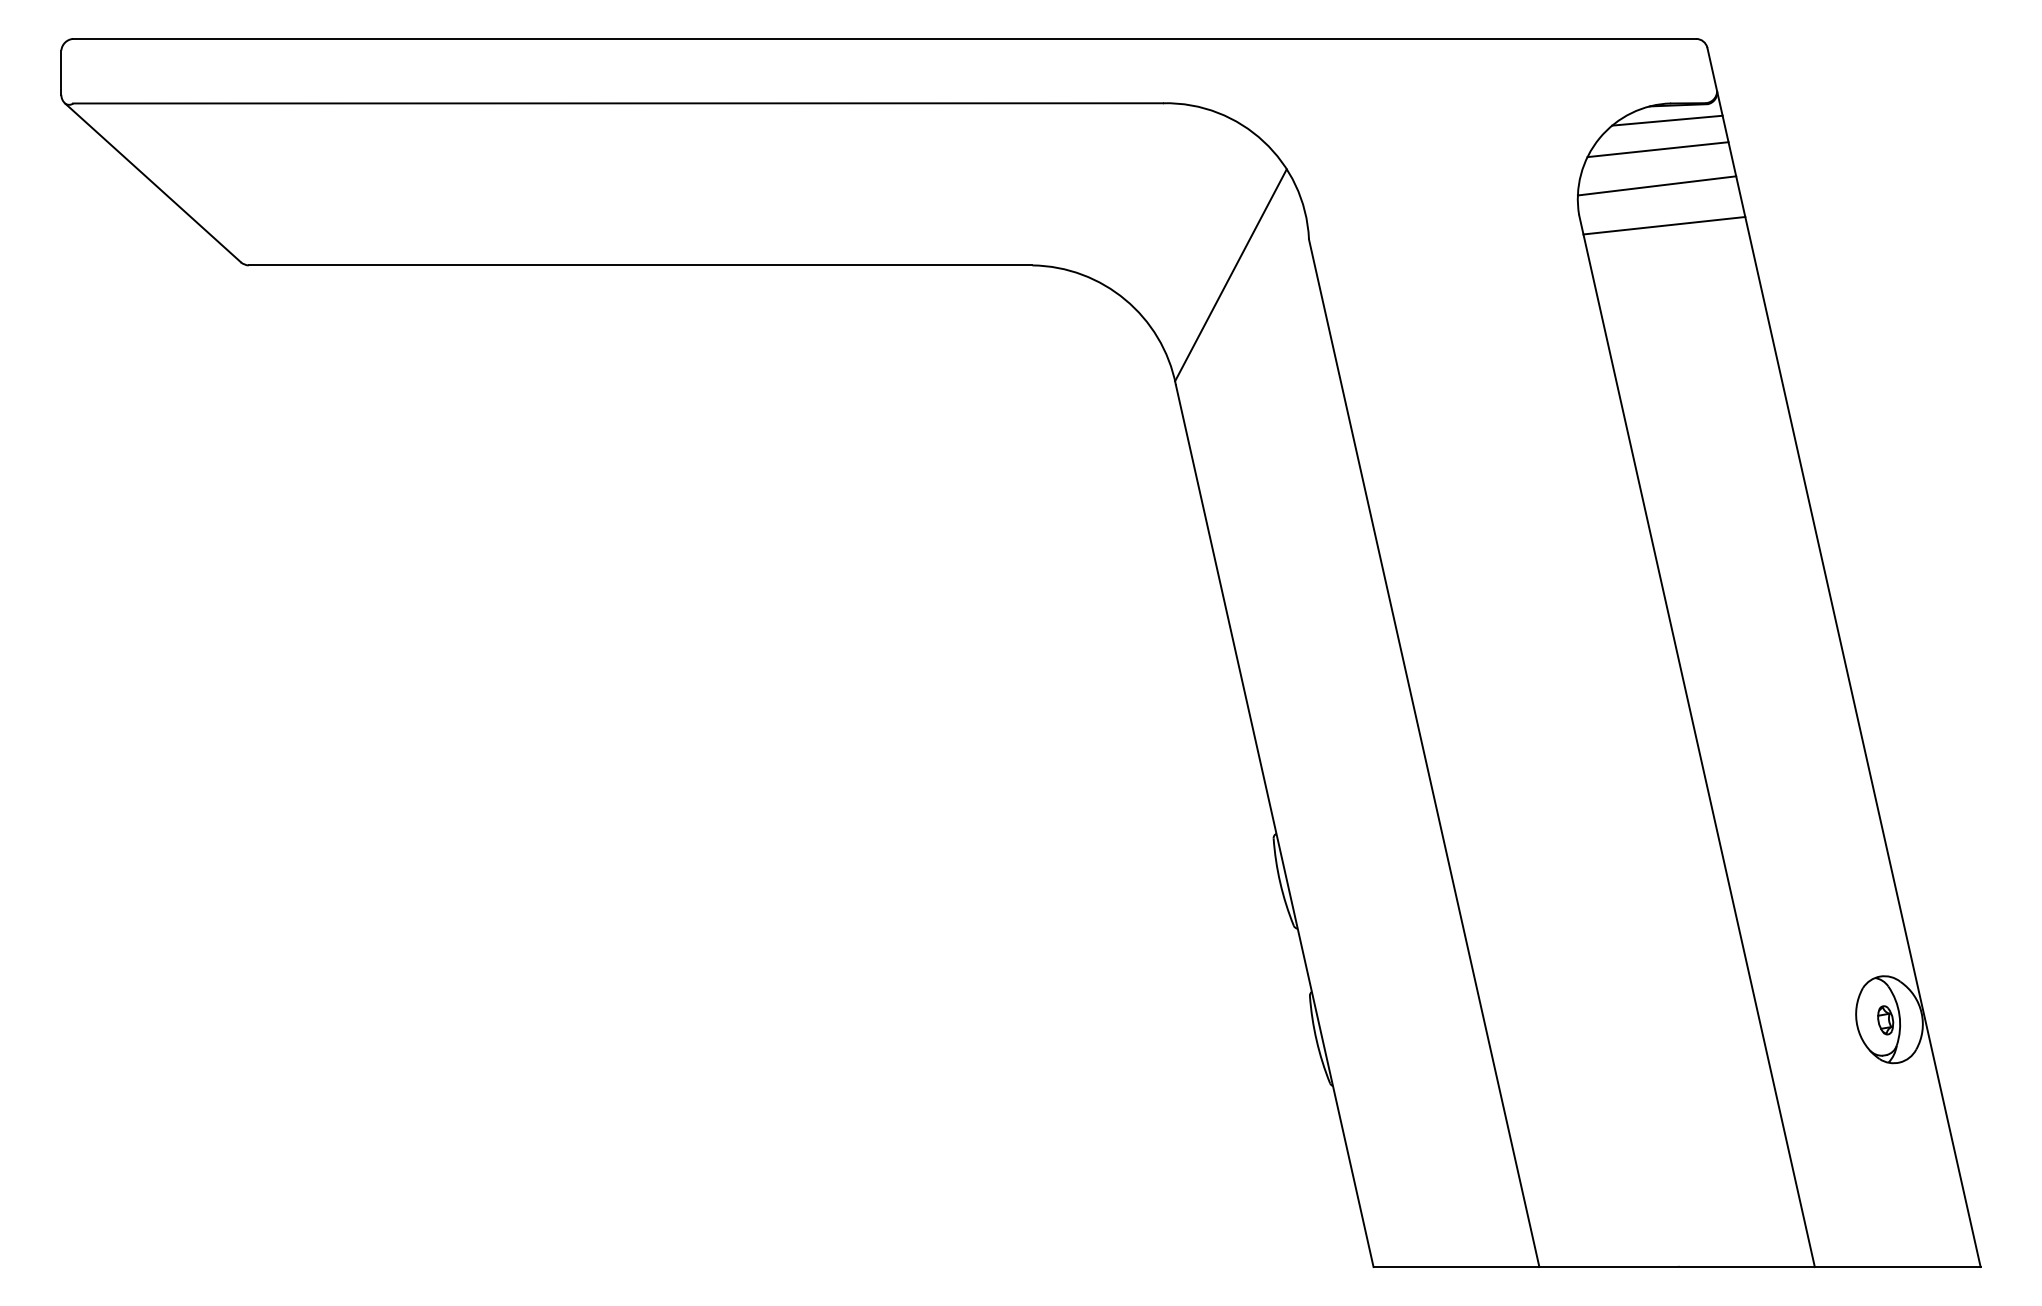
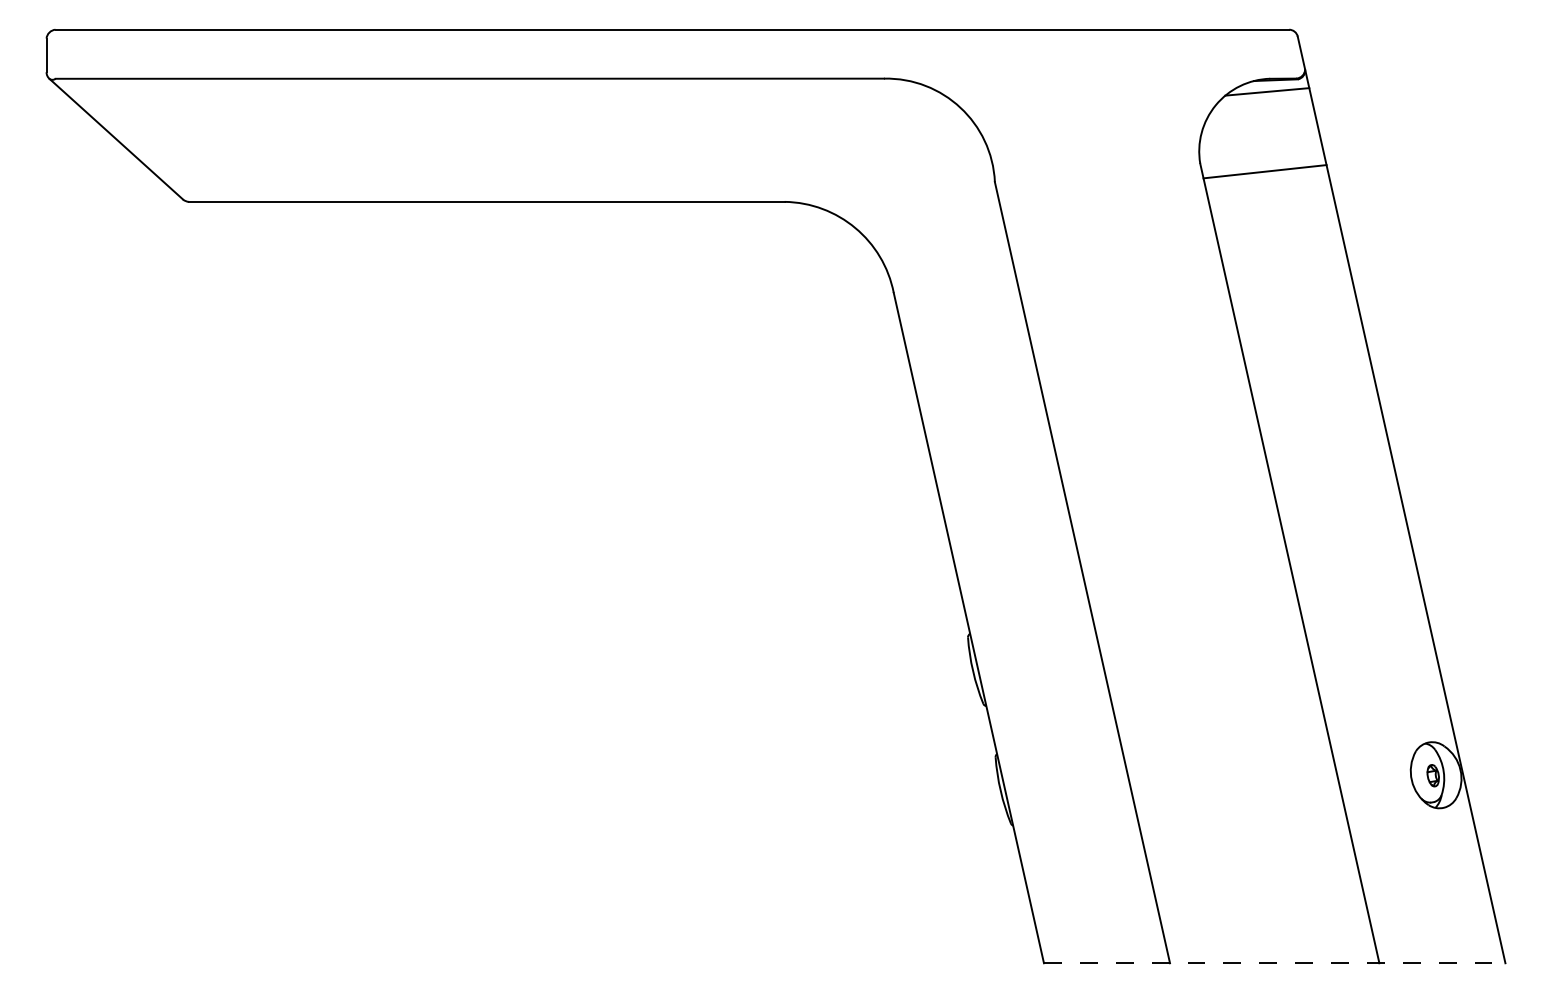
line: (1657, 149) -> (1259, 113), removed
line: (1657, 185) -> (1259, 141), removed
line: (1230, 274) -> (935, 208), removed
line: (1676, 1267) -> (1274, 963), solid -> dashed

